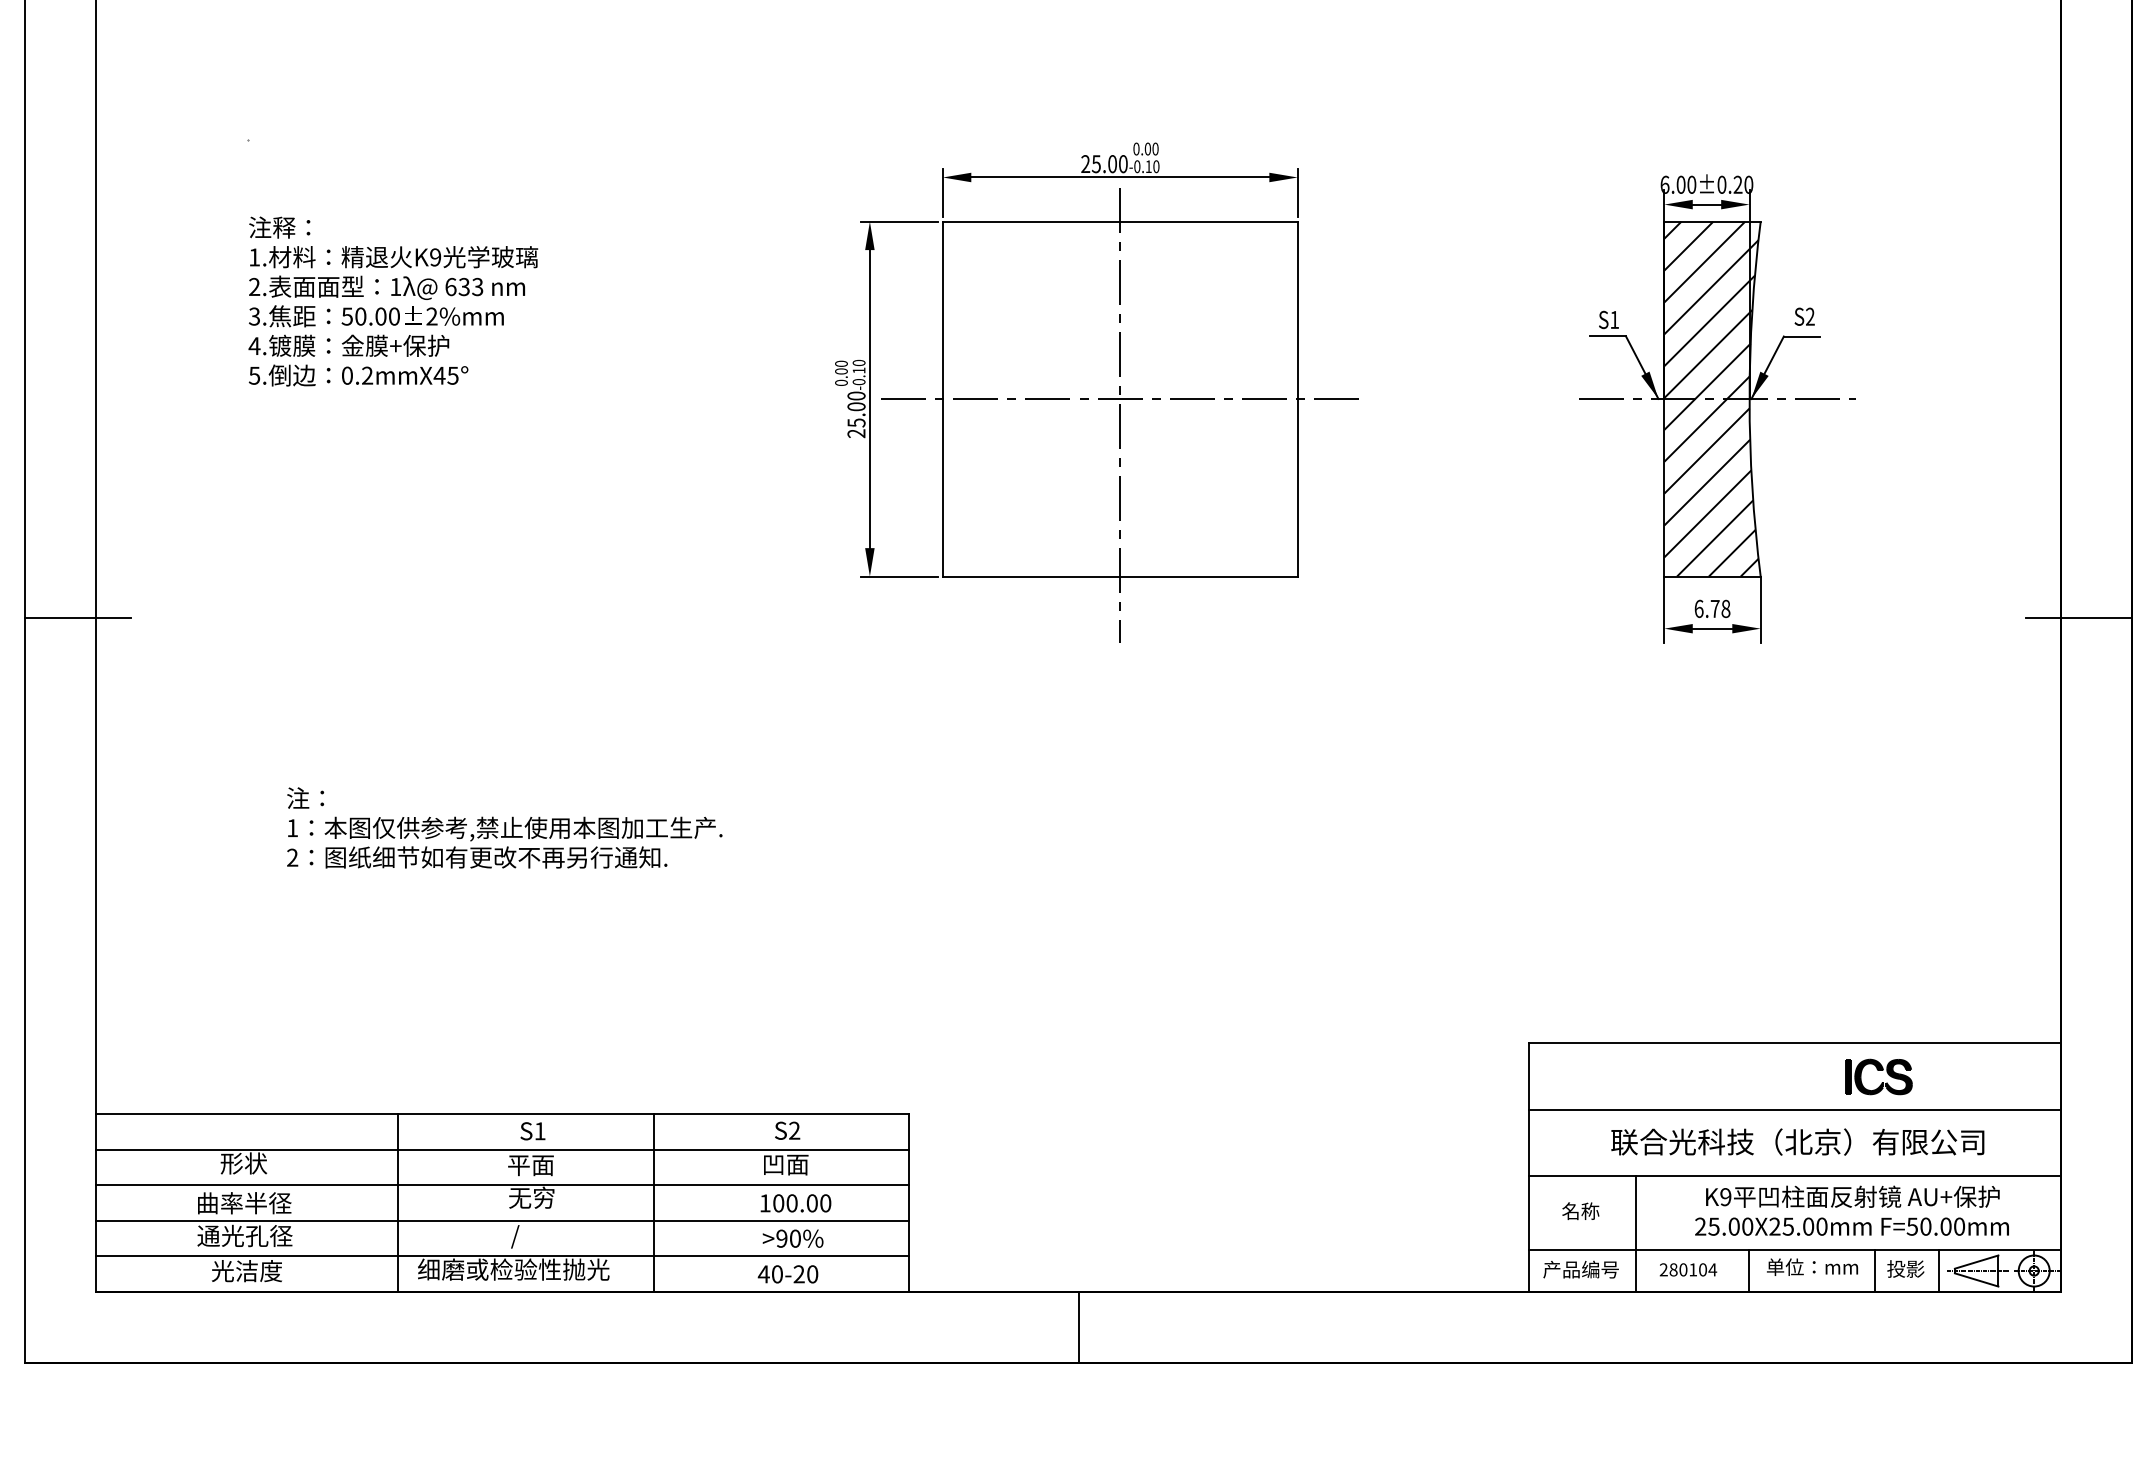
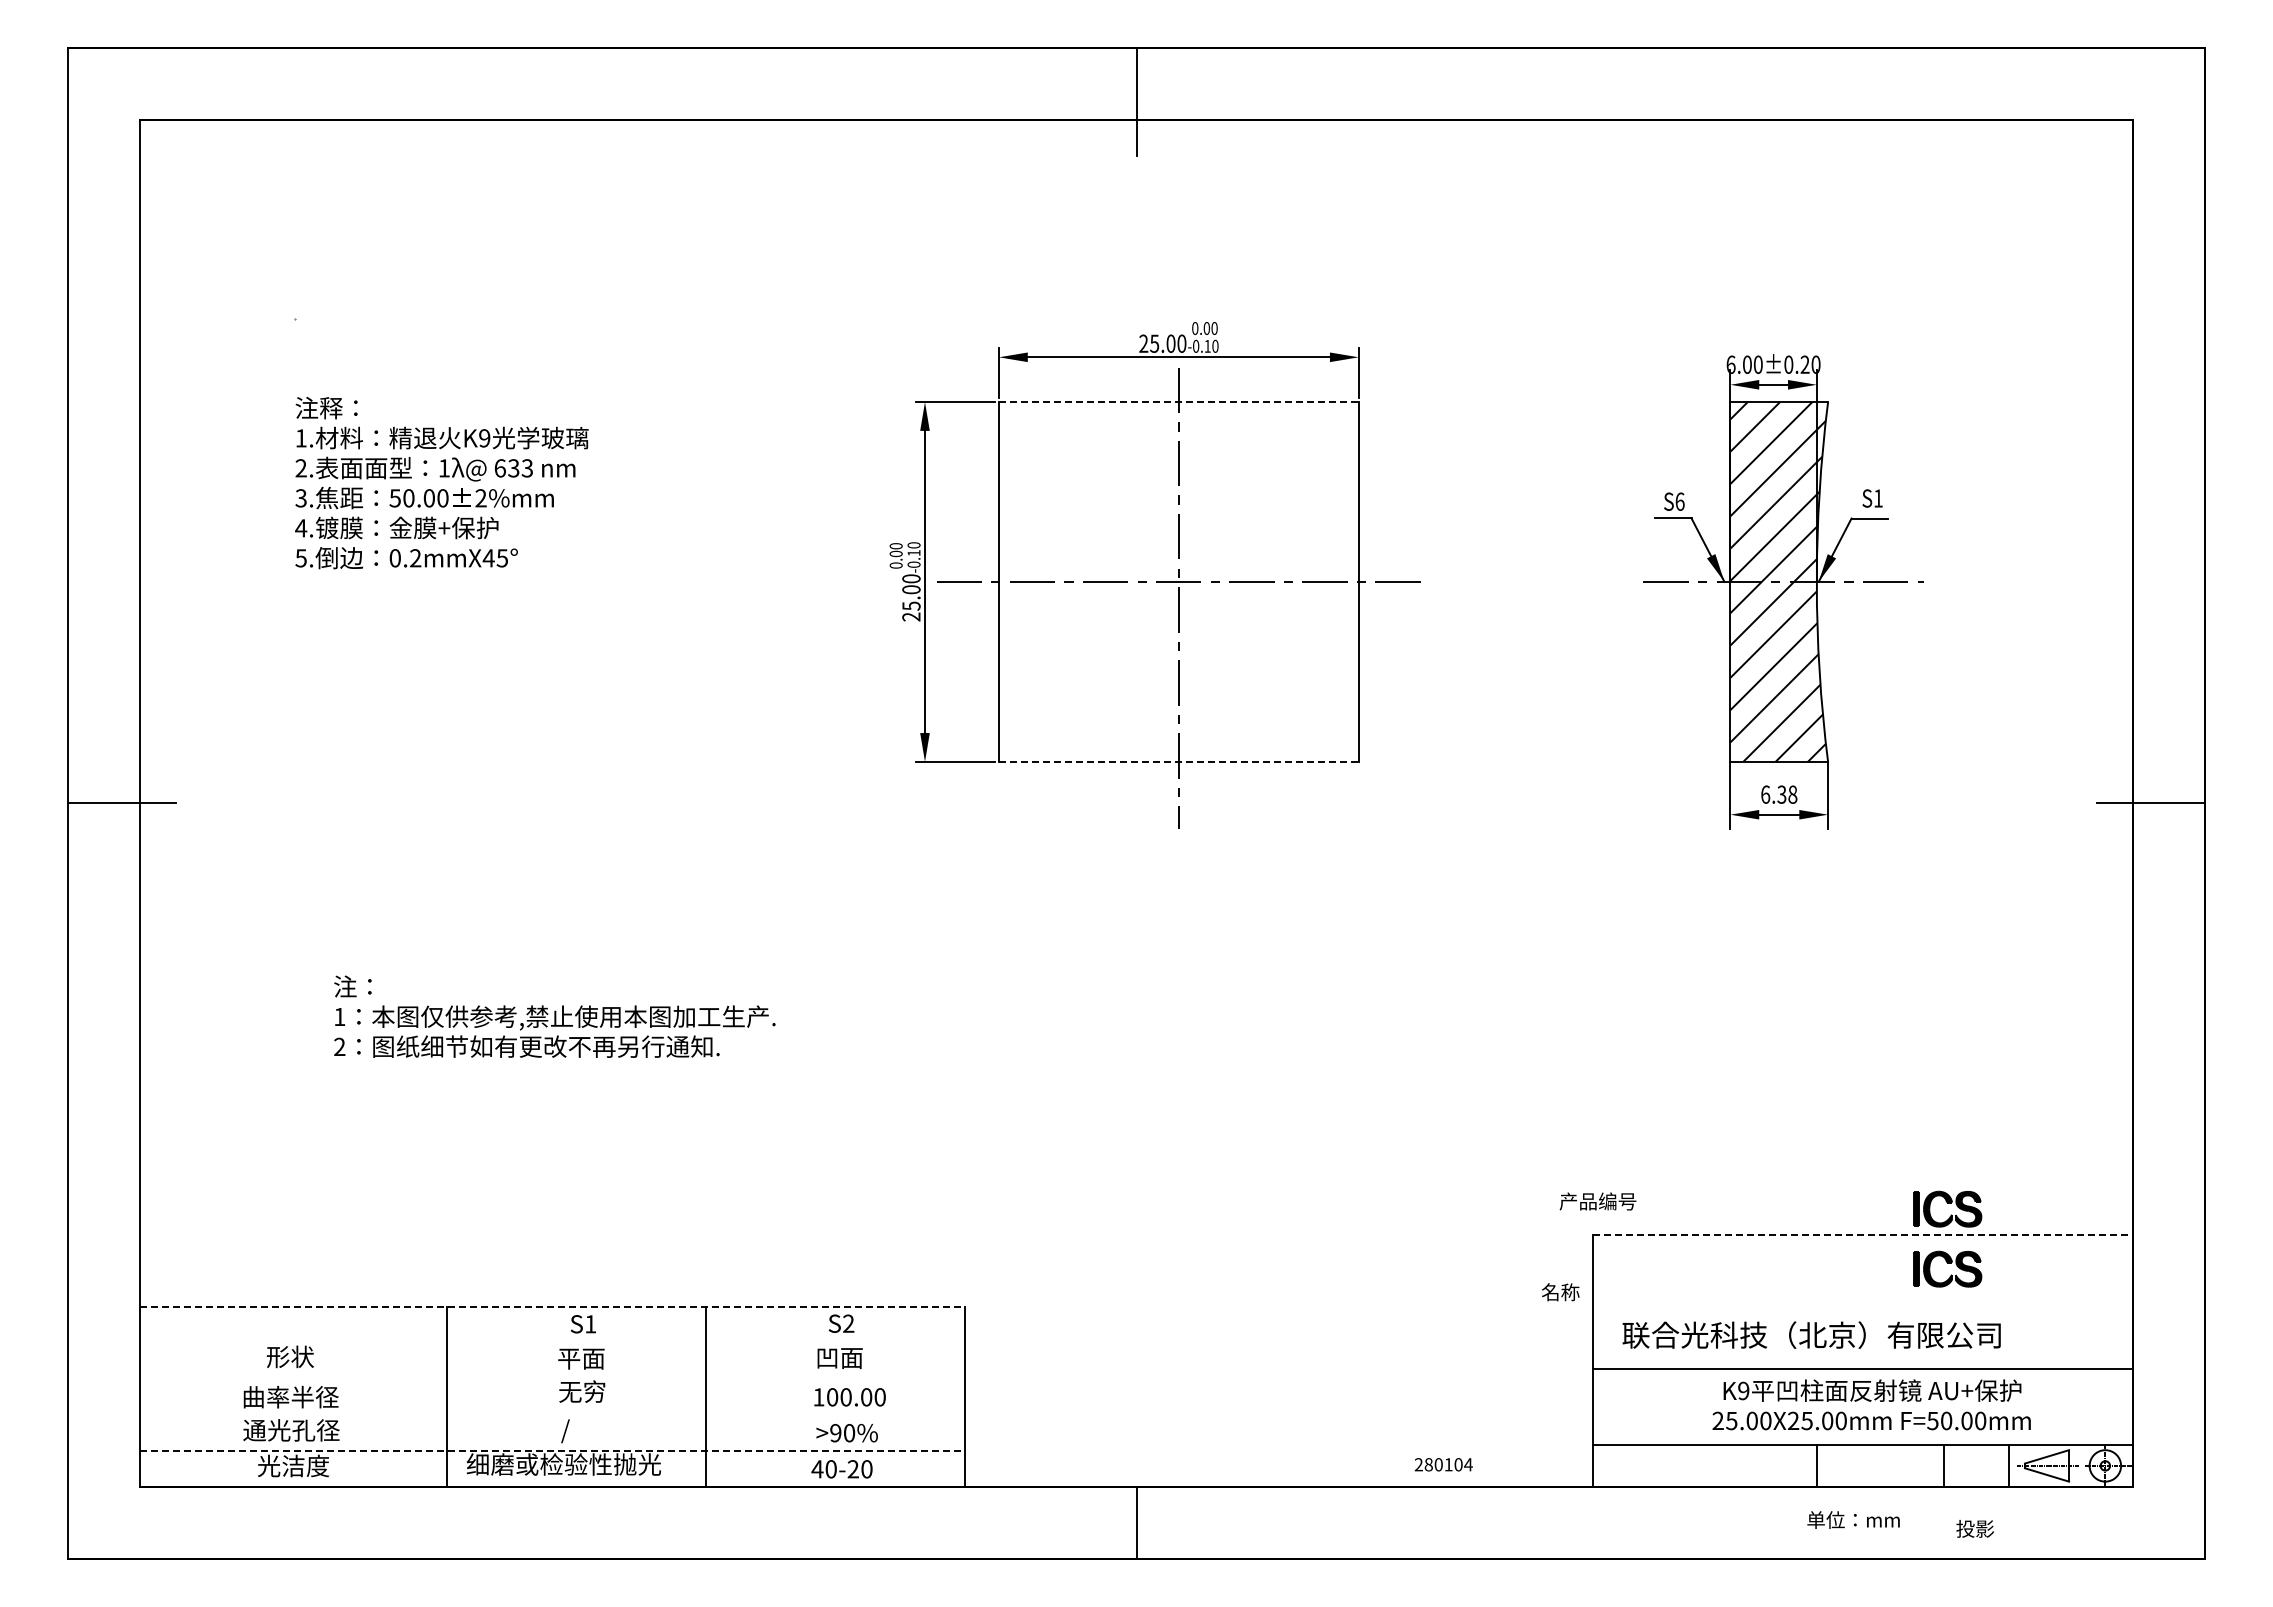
line: (1119, 222) -> (1178, 402), solid -> dashed
text: (1810, 316) -> (1878, 498), S2 -> S1
text: (1614, 319) -> (1679, 501), S1 -> S6
line: (1119, 576) -> (1178, 761), solid -> dashed
text: (1714, 608) -> (1781, 794), 6.78 -> 6.38
part: (1878, 1017) -> (1947, 1208), added
line: (1795, 1043) -> (1863, 1235), solid -> dashed
line: (1794, 1109) -> (1862, 1302), removed
line: (503, 1114) -> (553, 1307), solid -> dashed
text: (1797, 1141) -> (1811, 1334), moved
line: (502, 1150) -> (552, 1343), removed
line: (502, 1185) -> (552, 1379), removed
text: (1851, 1210) -> (1871, 1404), moved
text: (1580, 1211) -> (1560, 1292), moved
line: (502, 1220) -> (552, 1414), removed
line: (1635, 1233) -> (1701, 1427), removed
line: (503, 1255) -> (553, 1450), solid -> dashed
text: (1812, 1266) -> (1853, 1519), moved
text: (1905, 1268) -> (1974, 1528), moved
text: (1580, 1269) -> (1597, 1201), moved
text: (1688, 1269) -> (1443, 1464), moved

